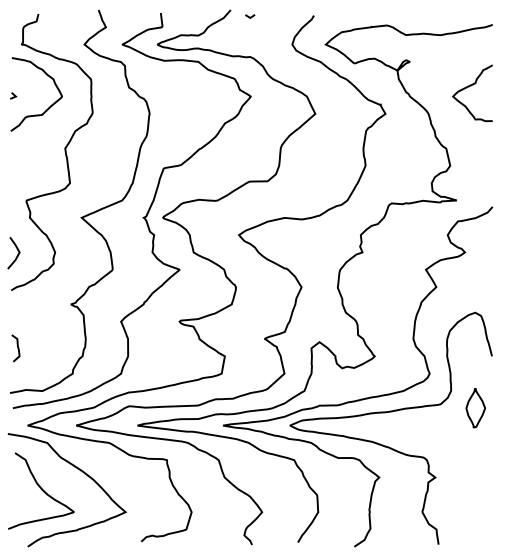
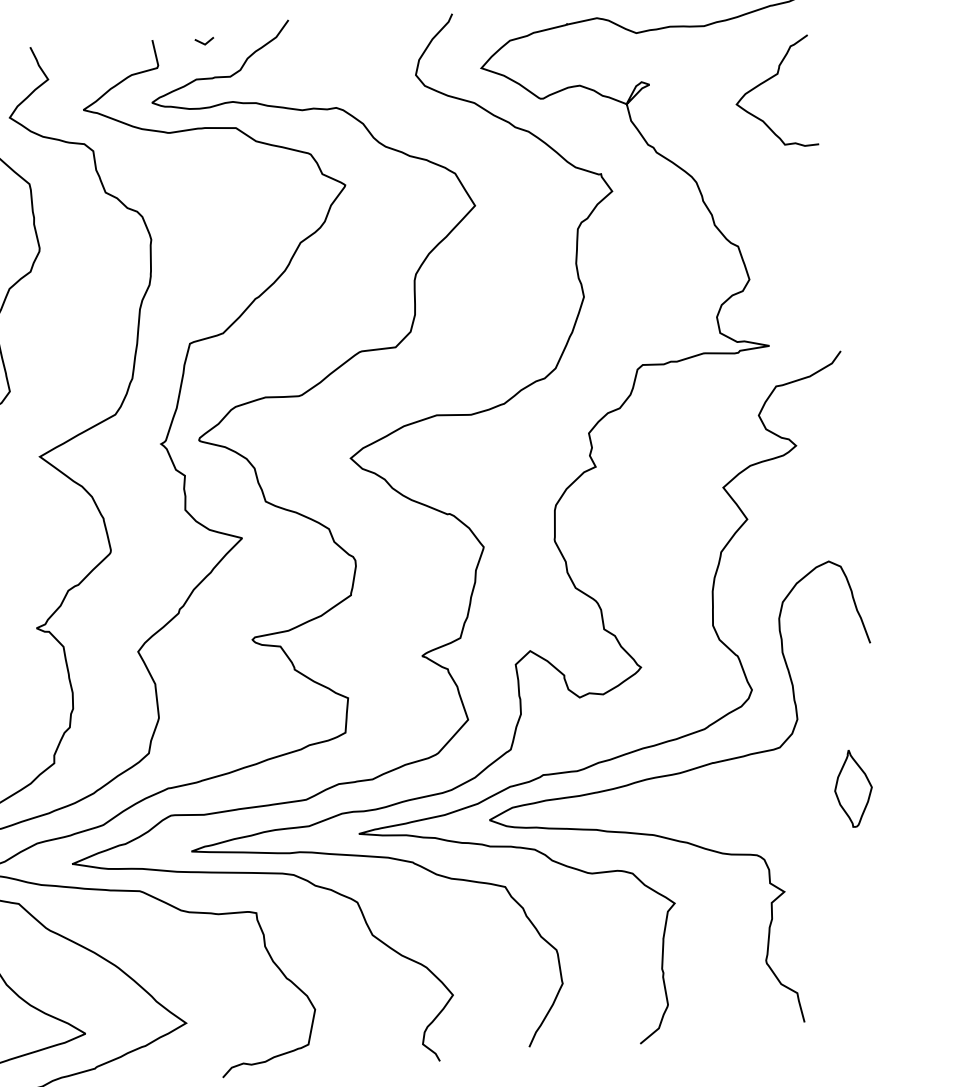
line: (250, 16) -> (205, 41), moved
curve: (469, 87) -> (766, 83), moved
part: (475, 408) -> (852, 789), moved

